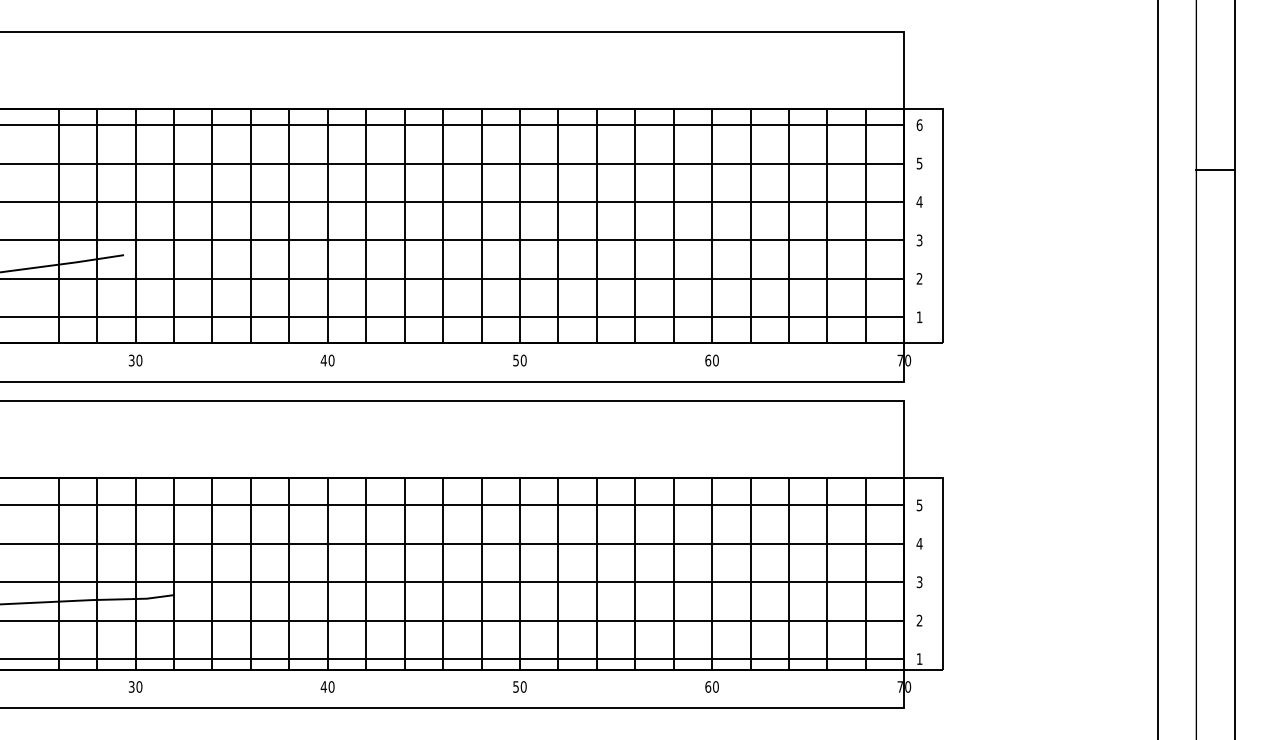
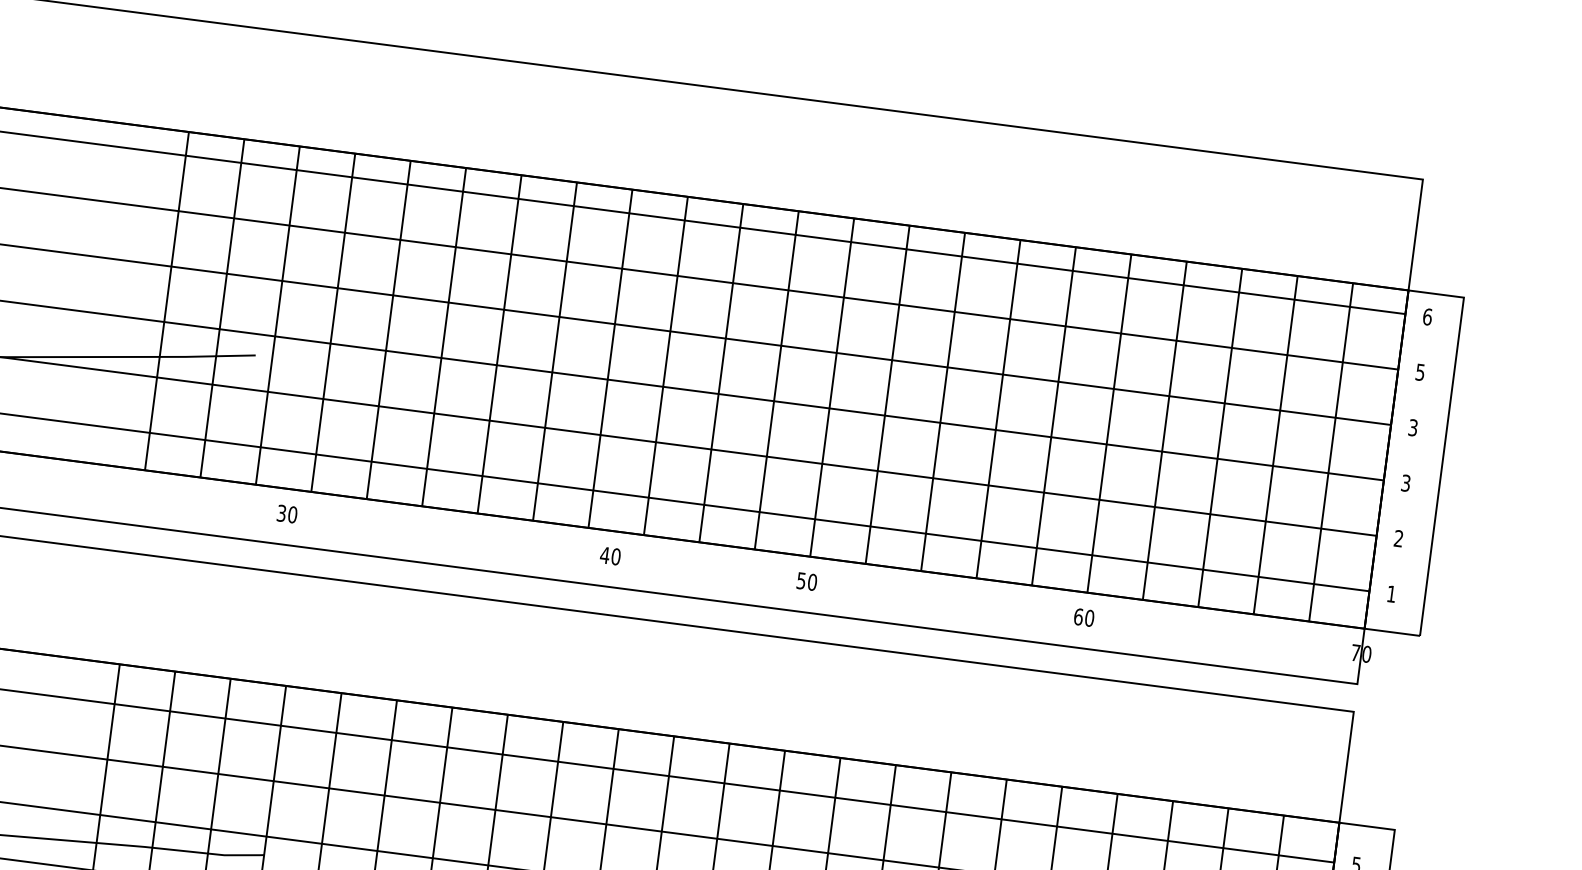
text: (919, 201) -> (1413, 427), 4 -> 3
text: (135, 360) -> (287, 514), moved
text: (327, 360) -> (610, 555), moved

